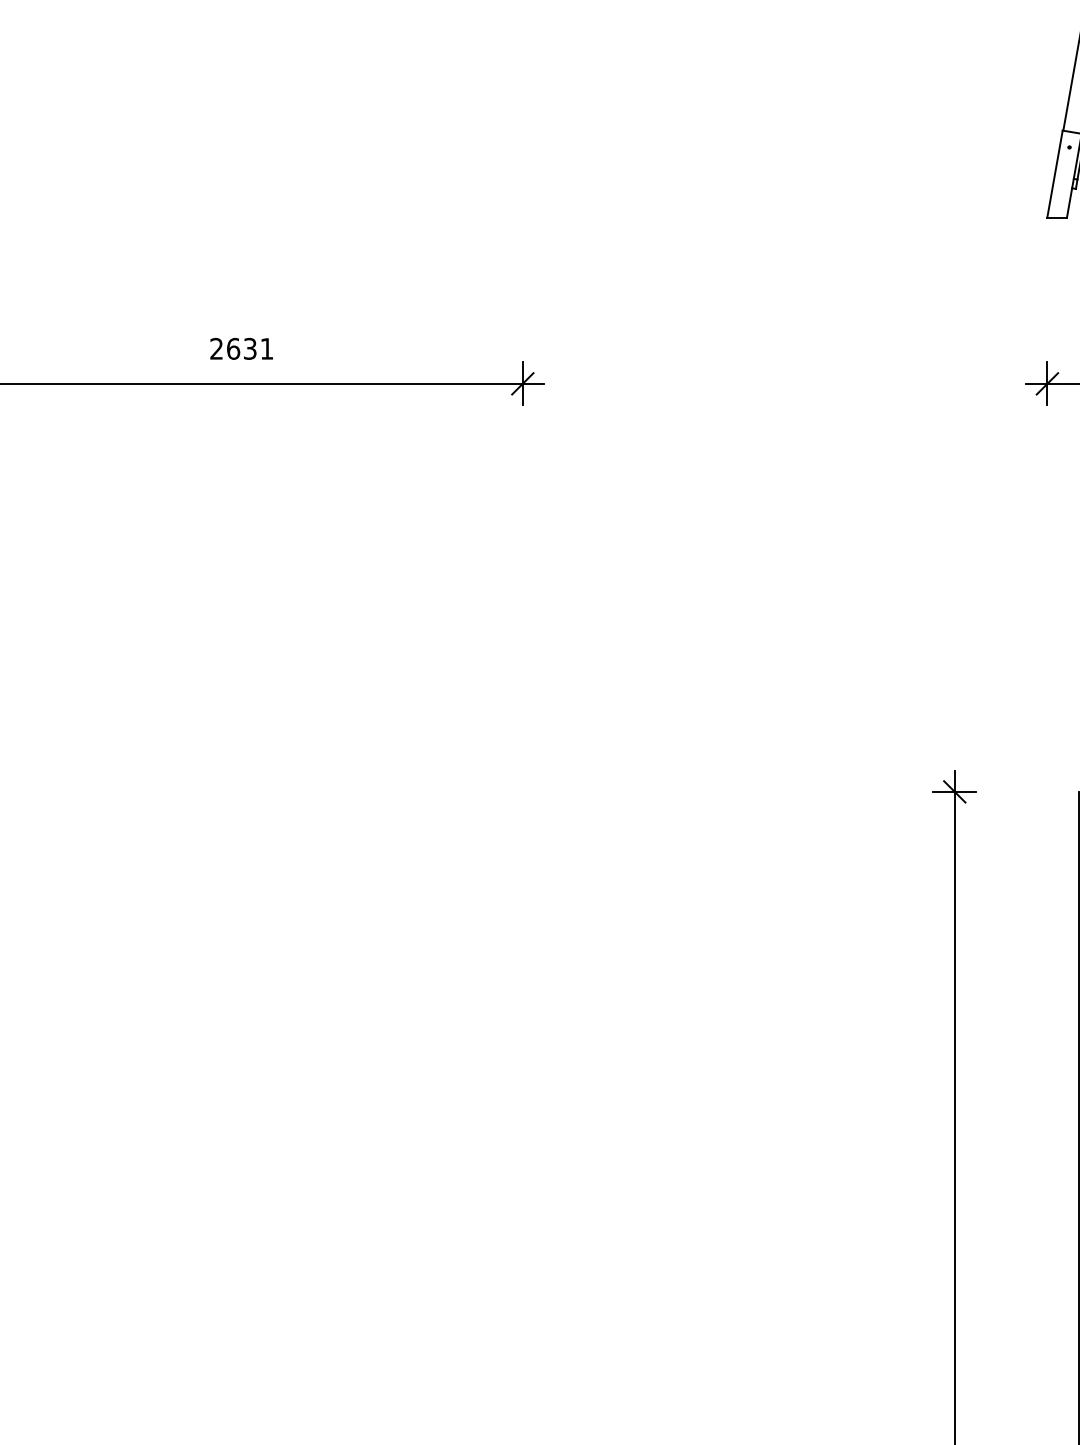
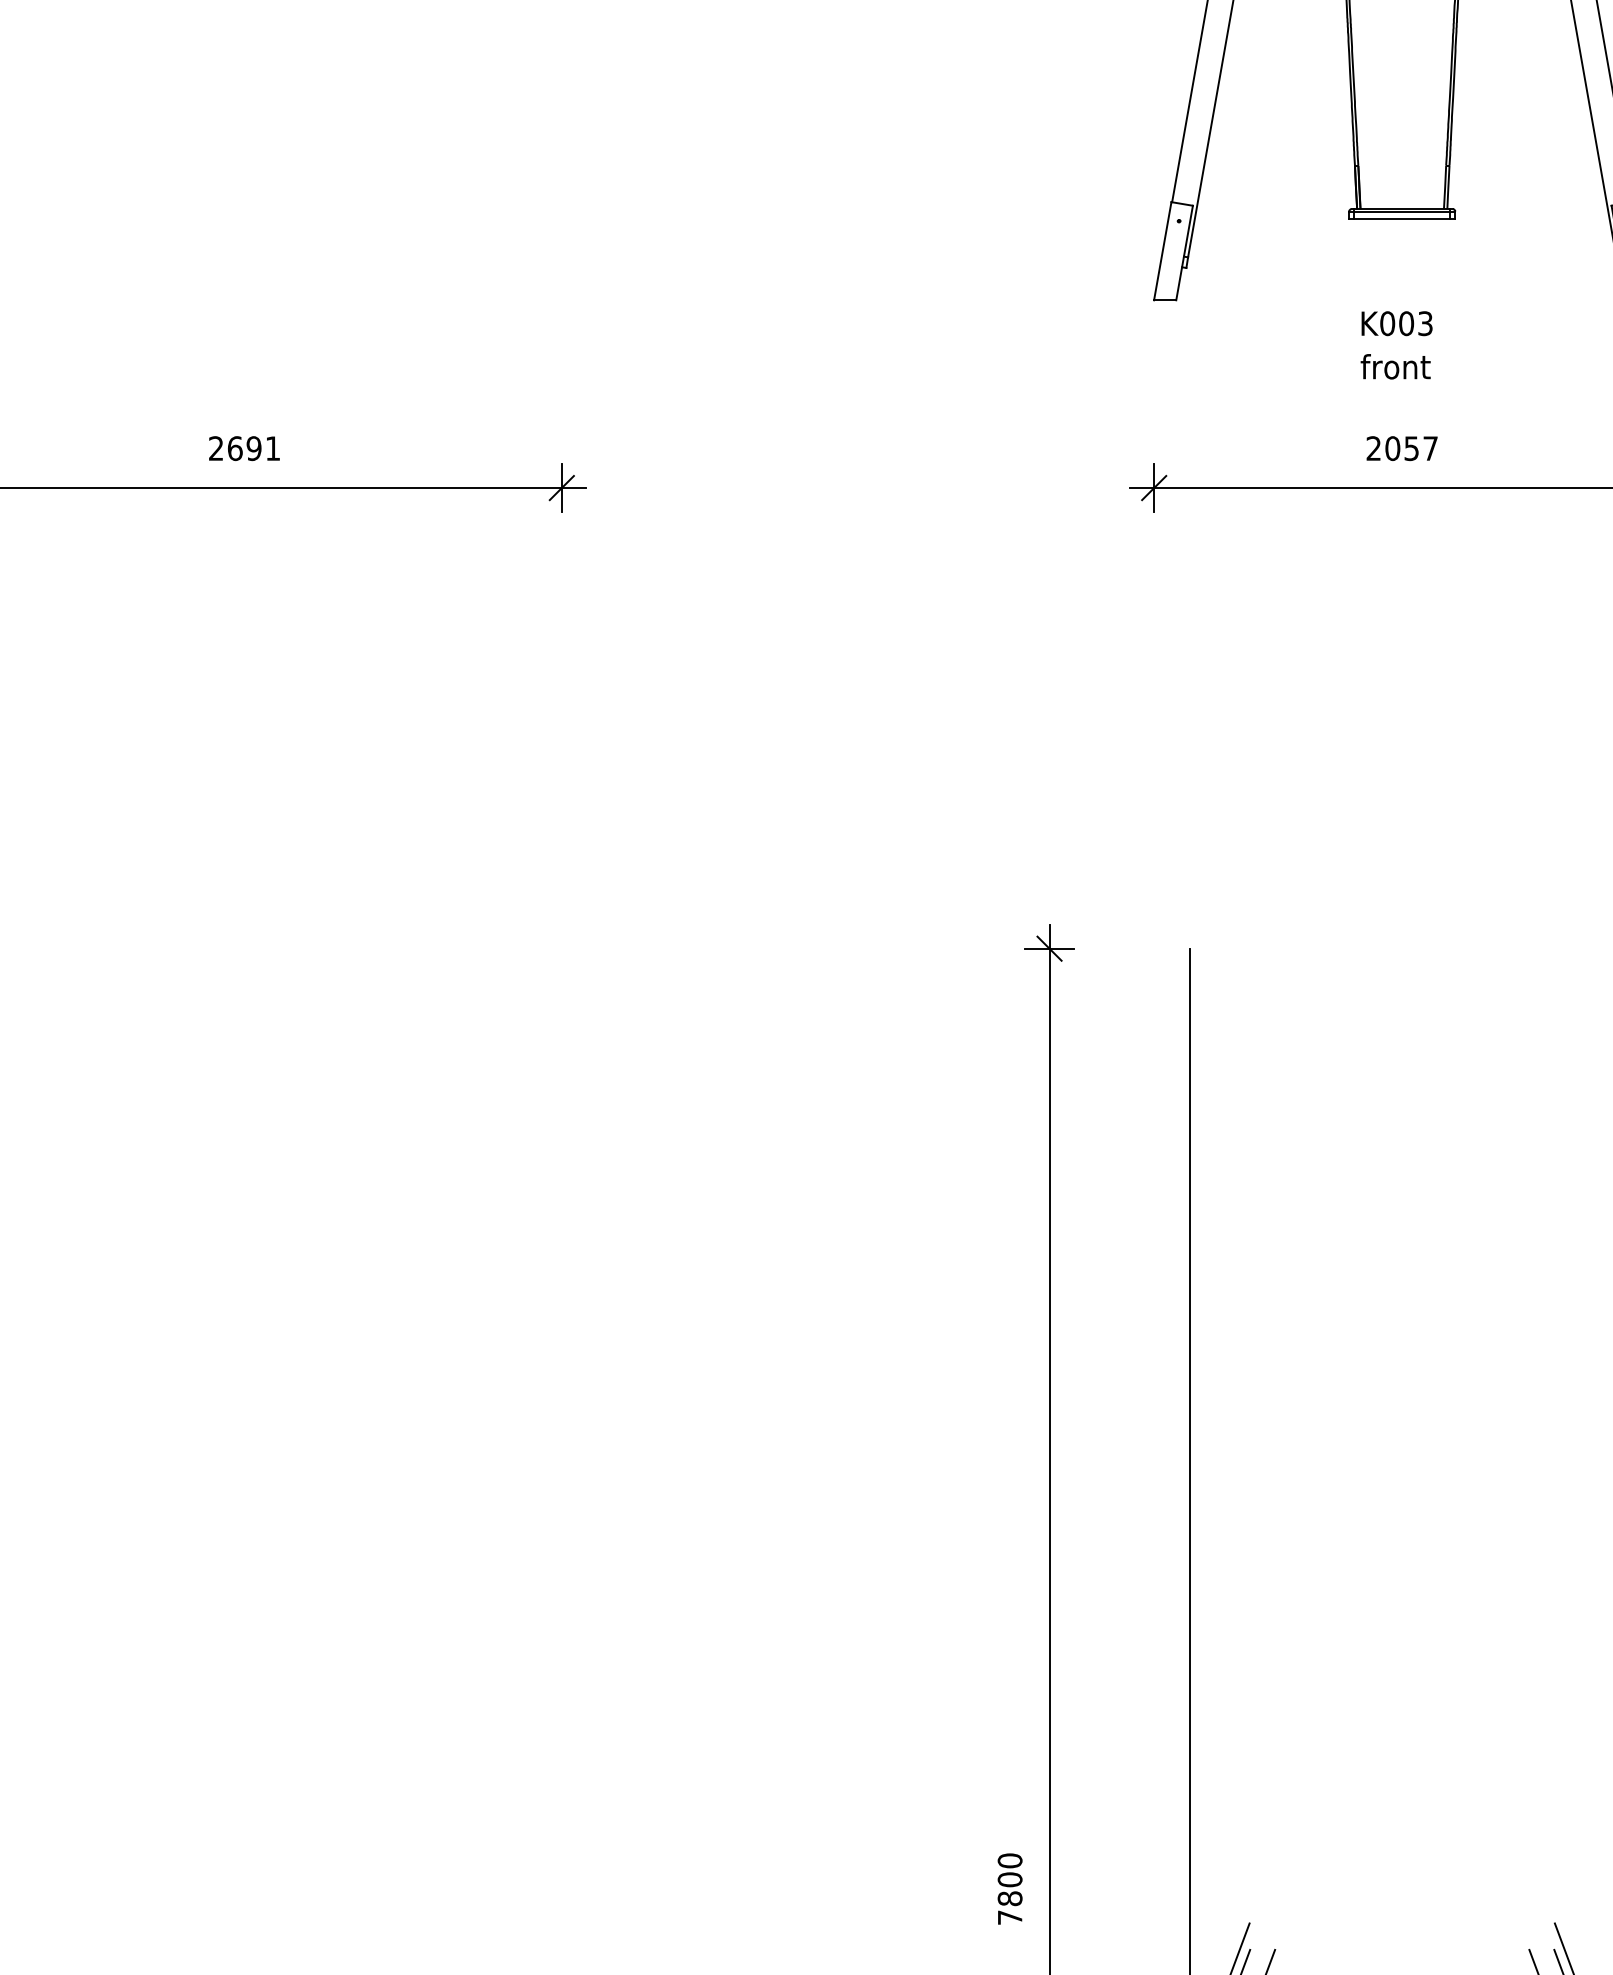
text: (249, 348) -> (253, 448), 2631 -> 2691

